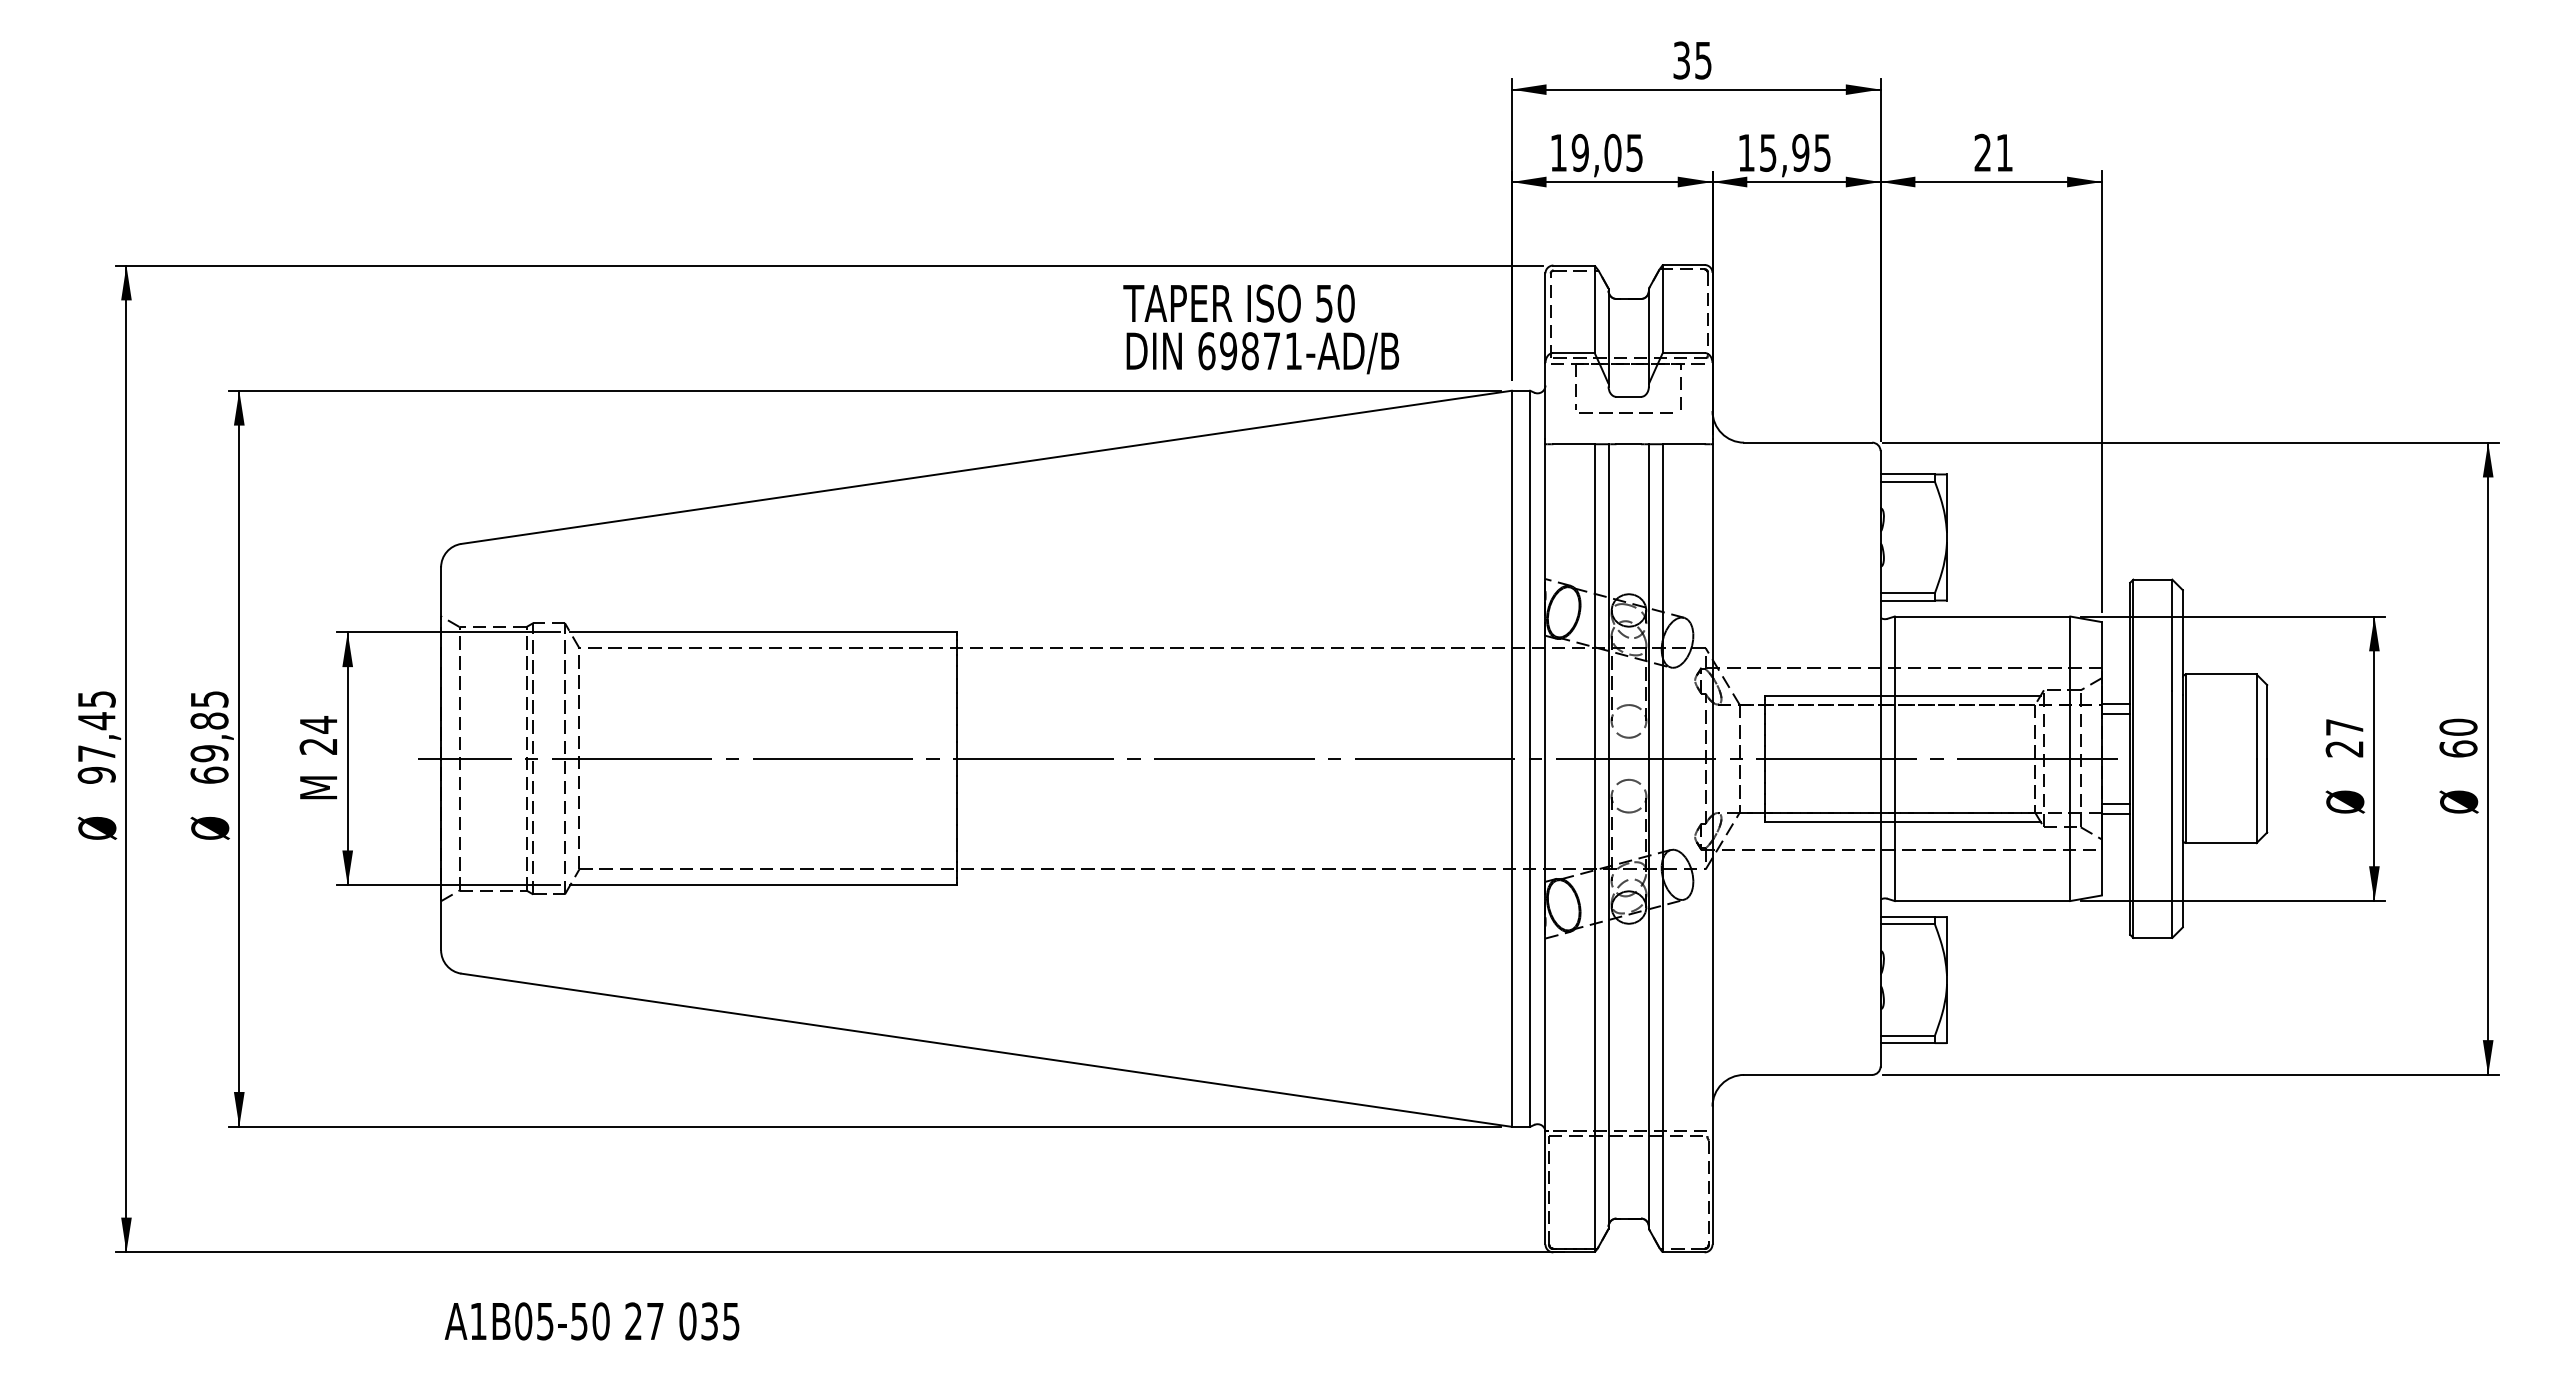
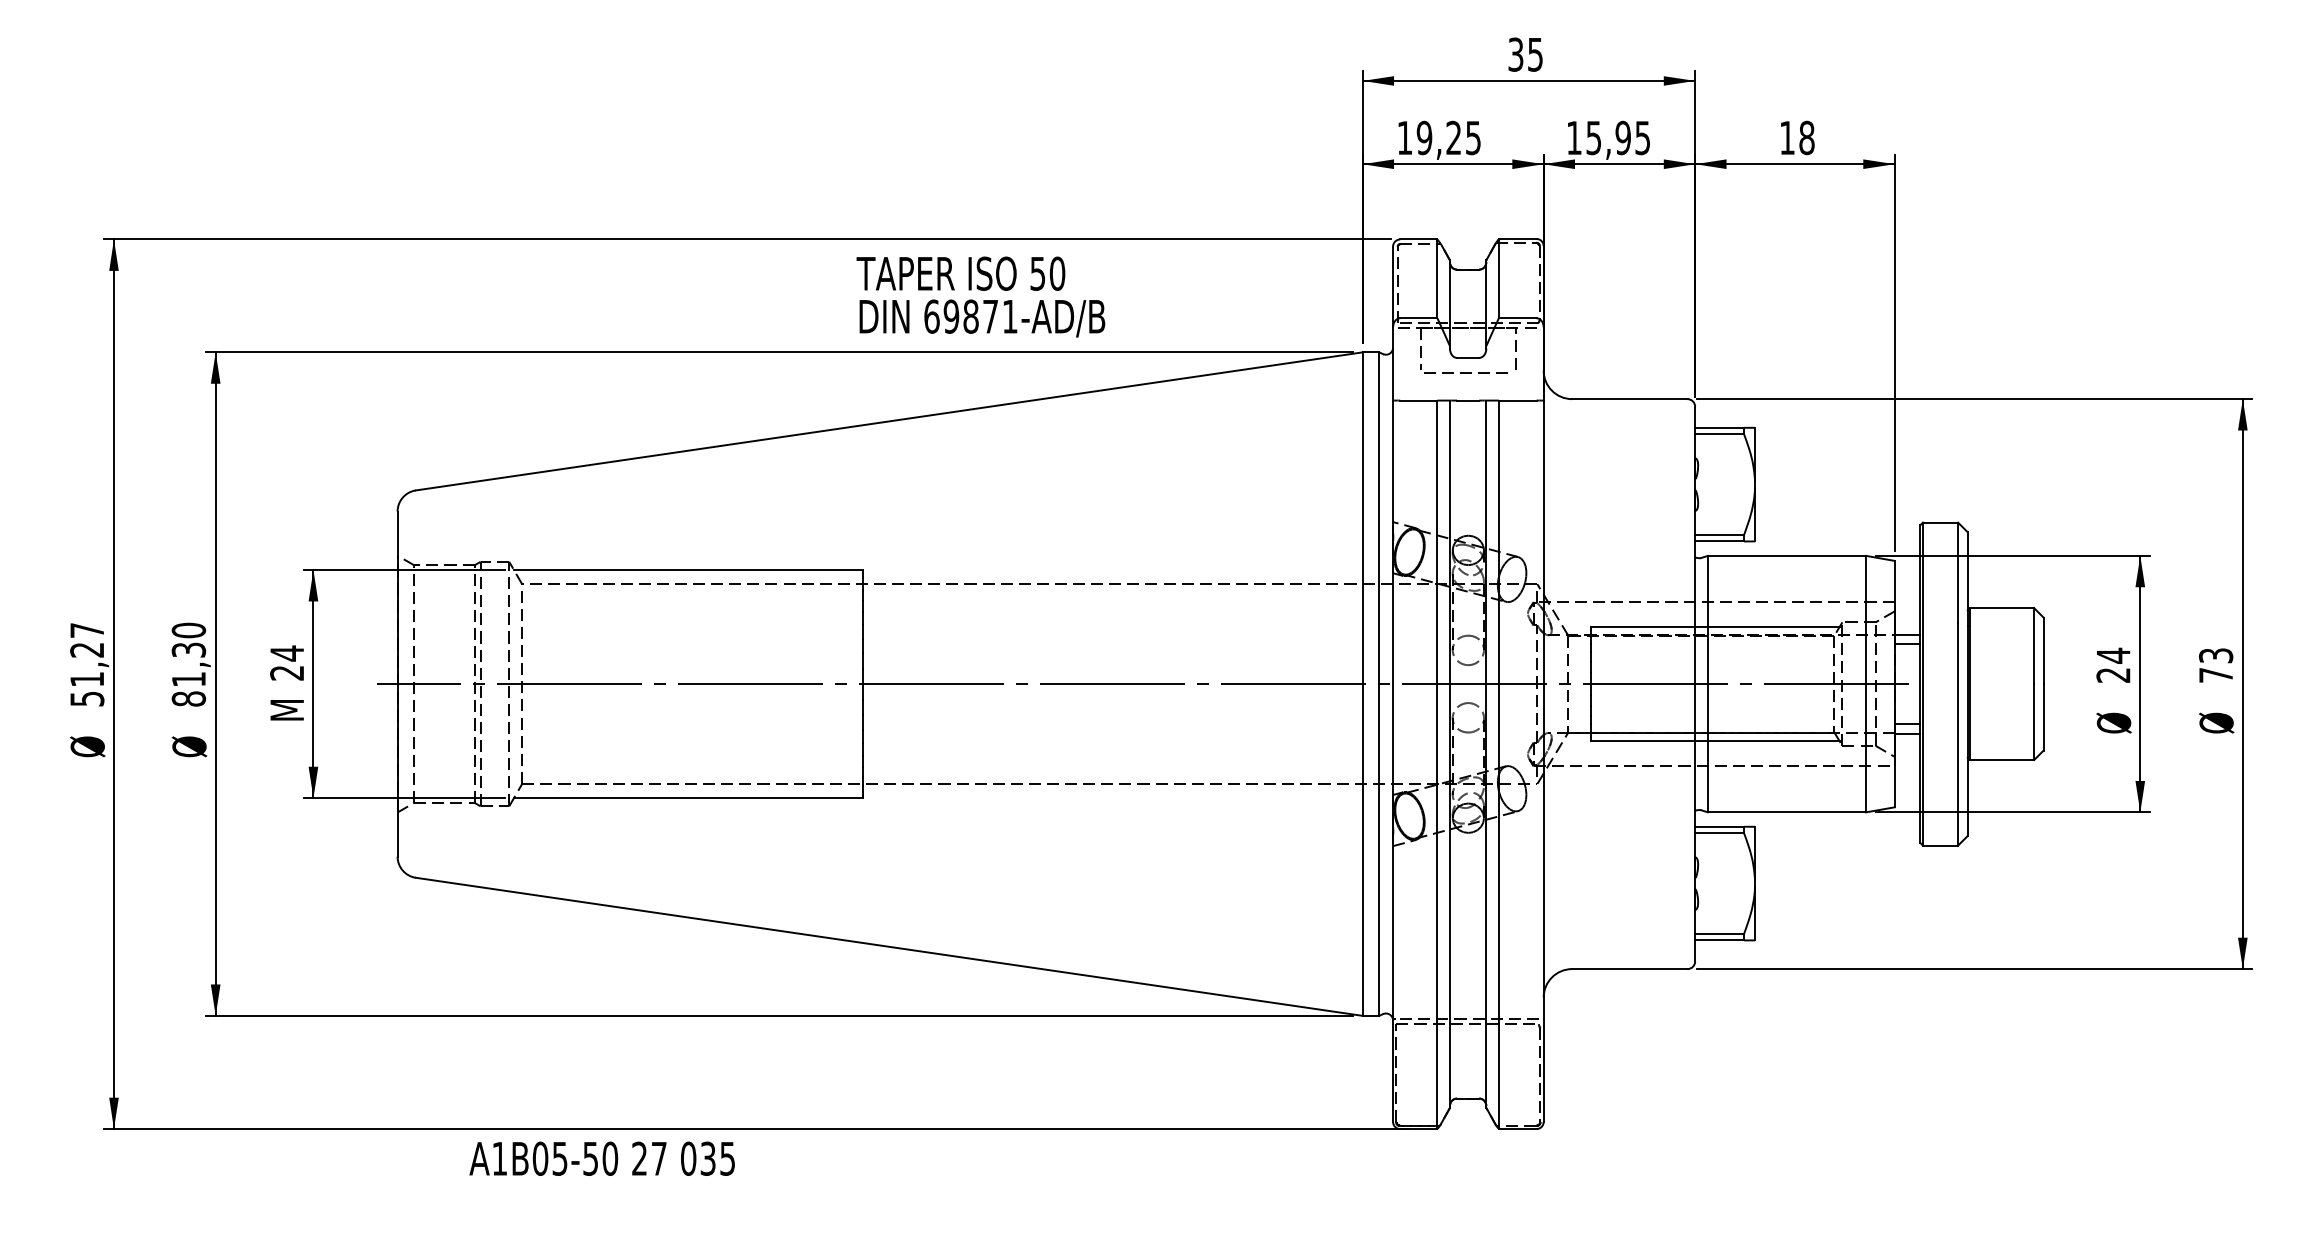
text: (1612, 152) -> (1453, 137), 19,05 -> 19,25
text: (1993, 152) -> (1796, 137), 21 -> 18
text: (1261, 329) -> (981, 297), moved
text: (2344, 727) -> (2113, 655), 27 -> 24
text: (209, 736) -> (188, 664), 69,85 -> 81,30
text: (96, 737) -> (86, 664), 97,45 -> 51,27
text: (2458, 737) -> (2216, 664), 60 -> 73
text: (591, 1321) -> (601, 1158), moved

